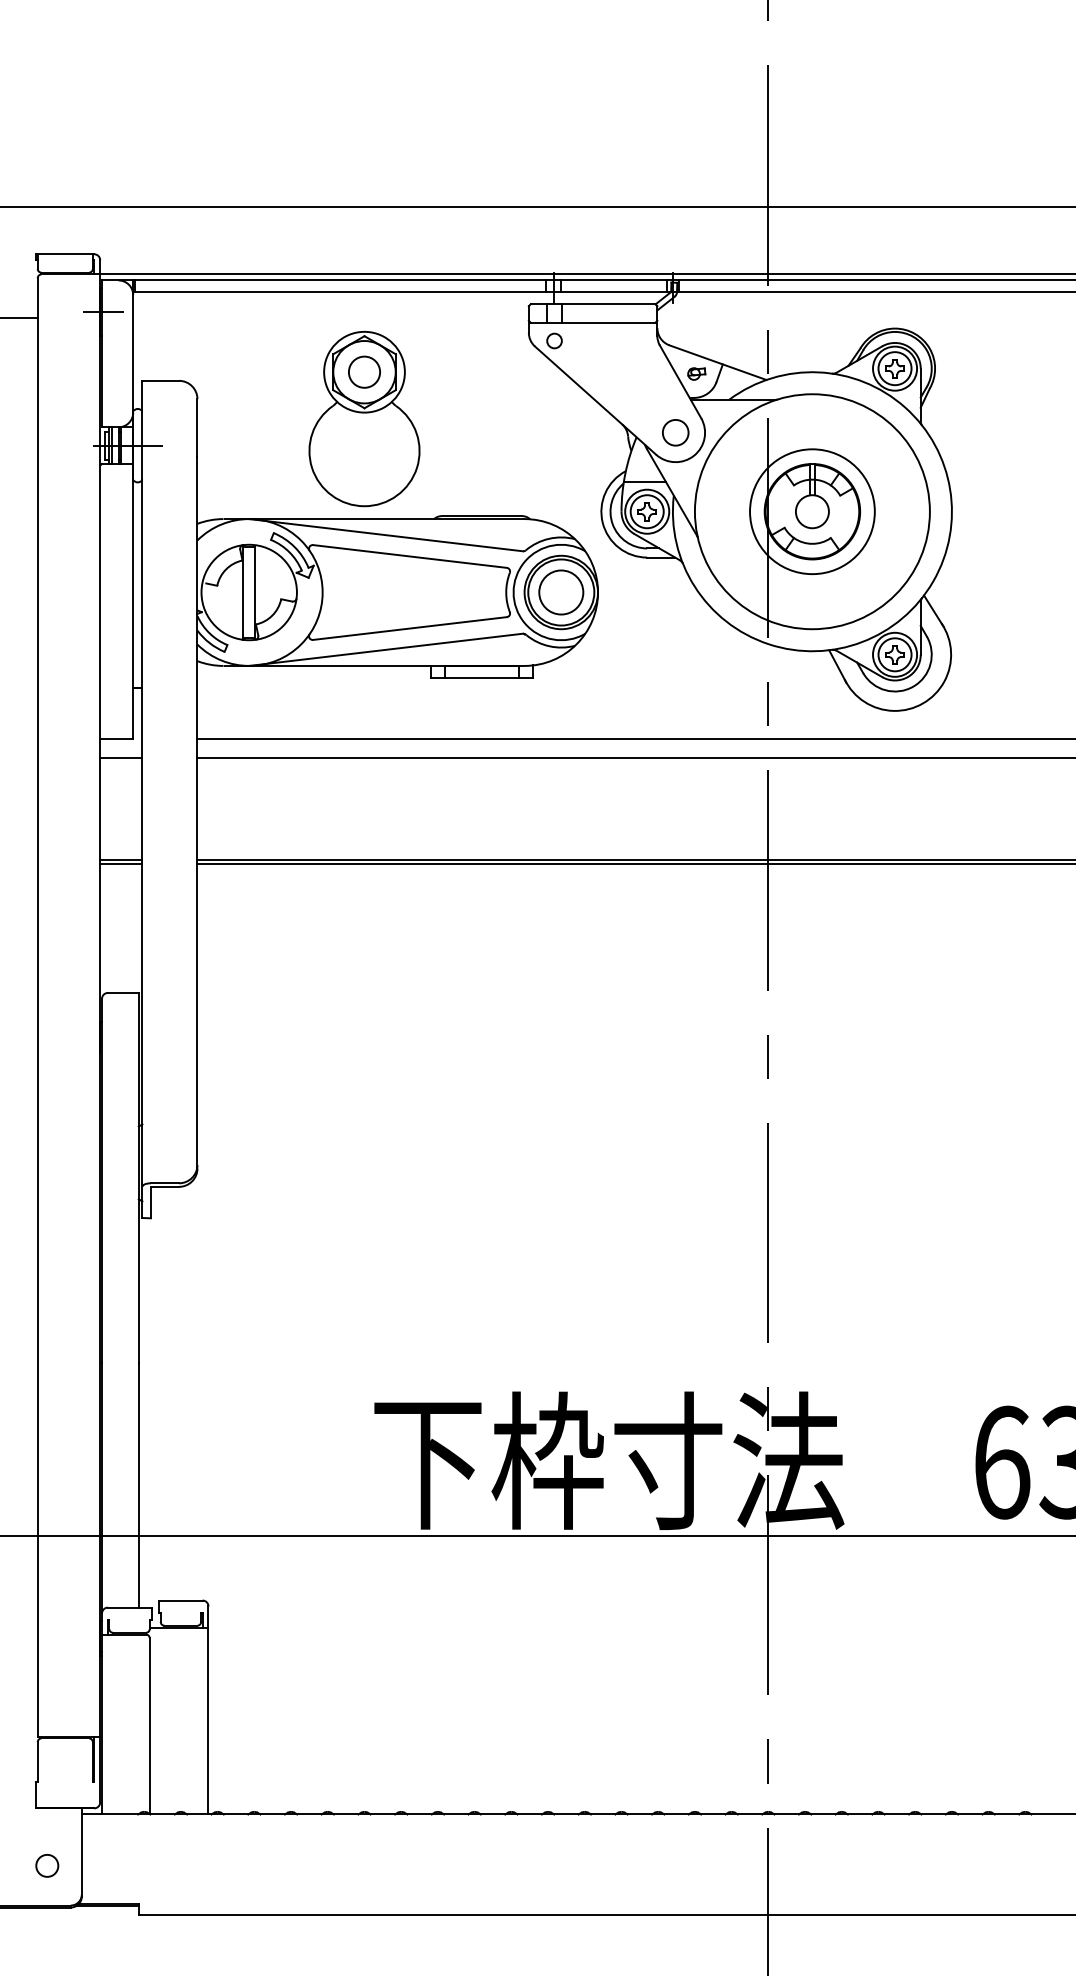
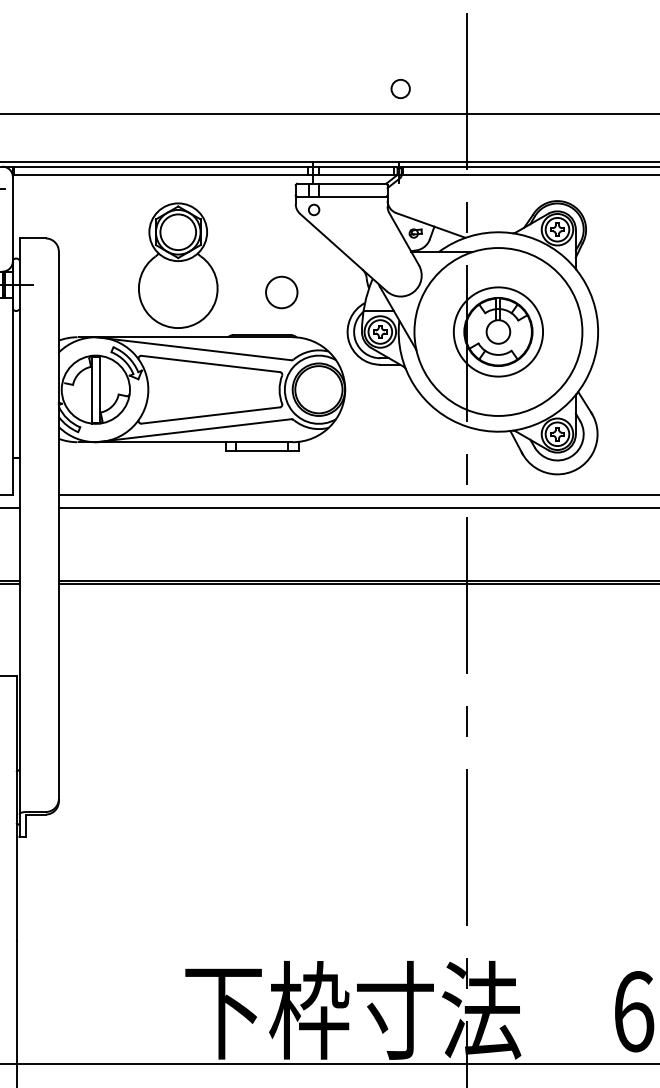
circle: (364, 371) -> (178, 231), size x1.6
circle: (675, 432) -> (400, 88), moved
circle: (561, 592) -> (281, 292), moved

